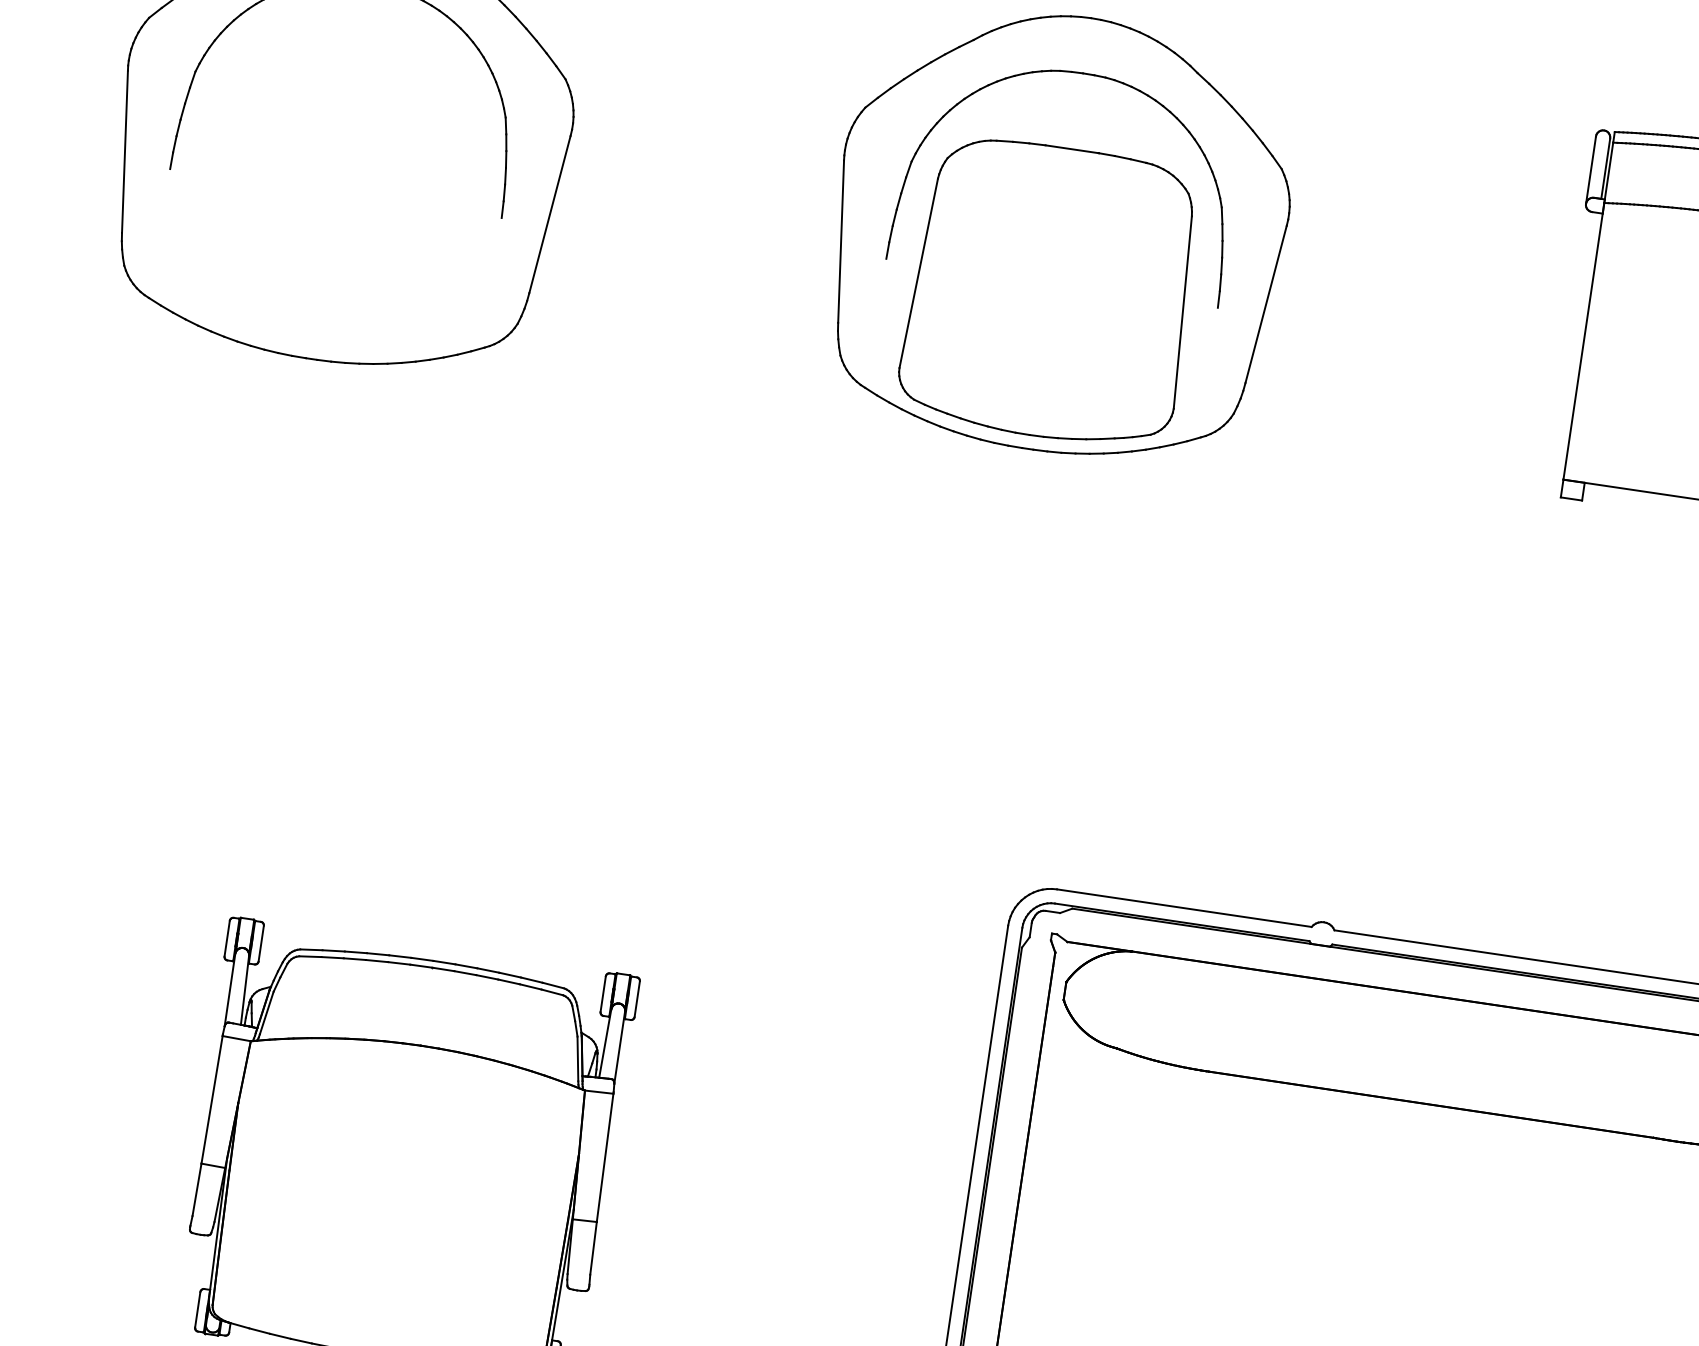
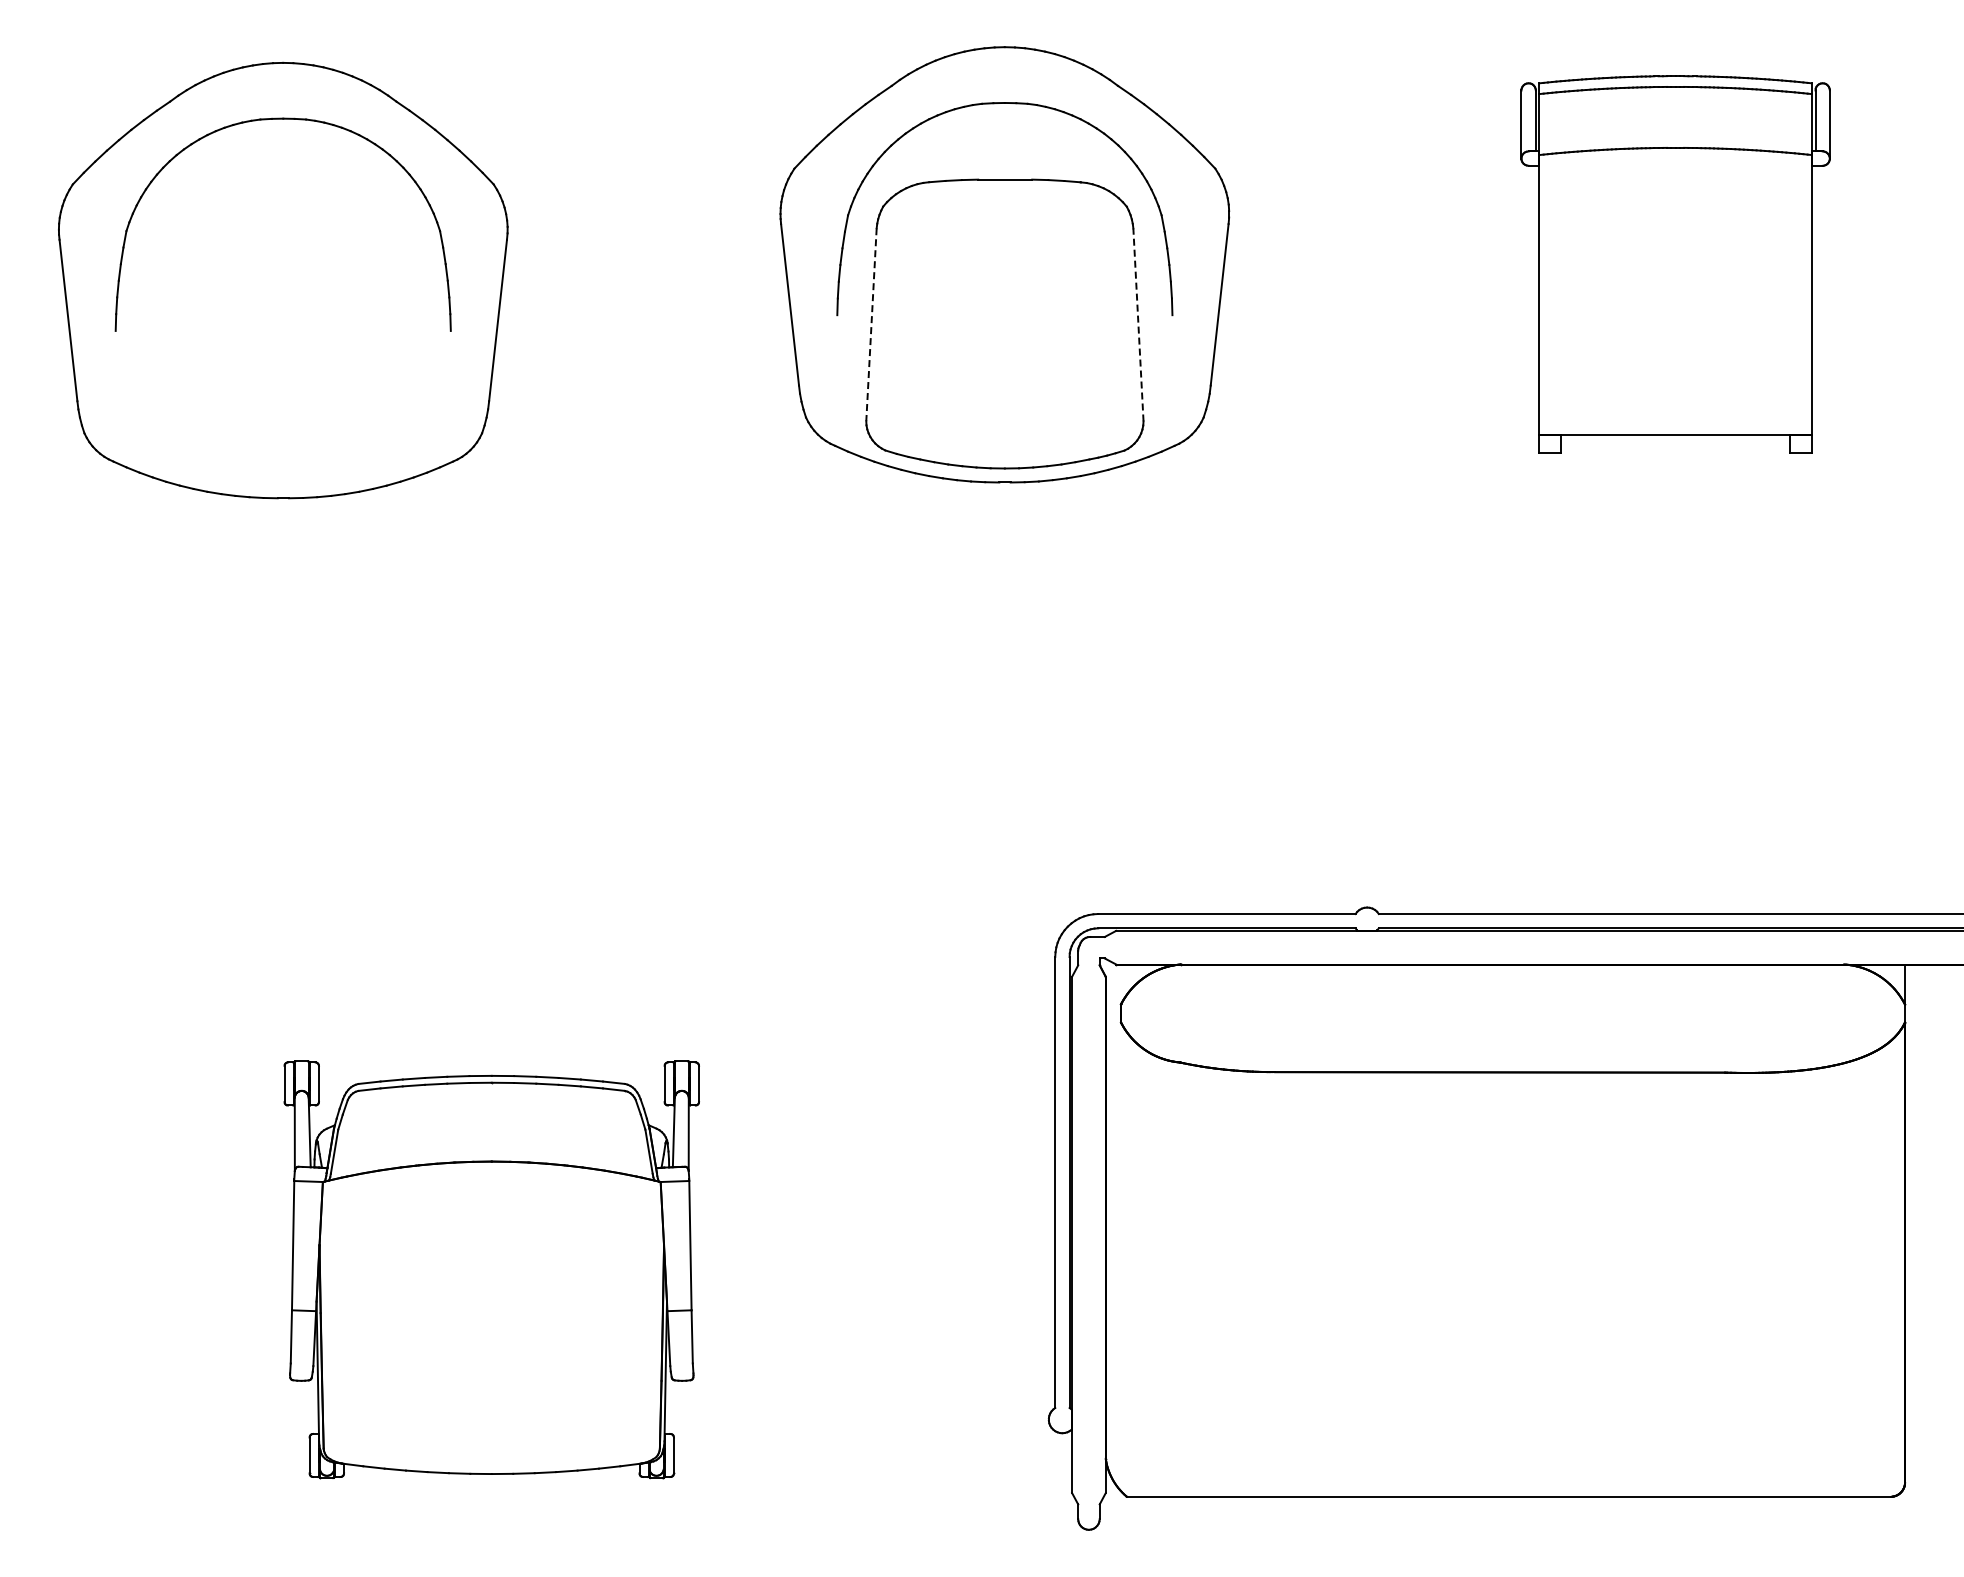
line: (918, 273) -> (871, 324), solid -> dashed
line: (1182, 312) -> (1138, 324), solid -> dashed

